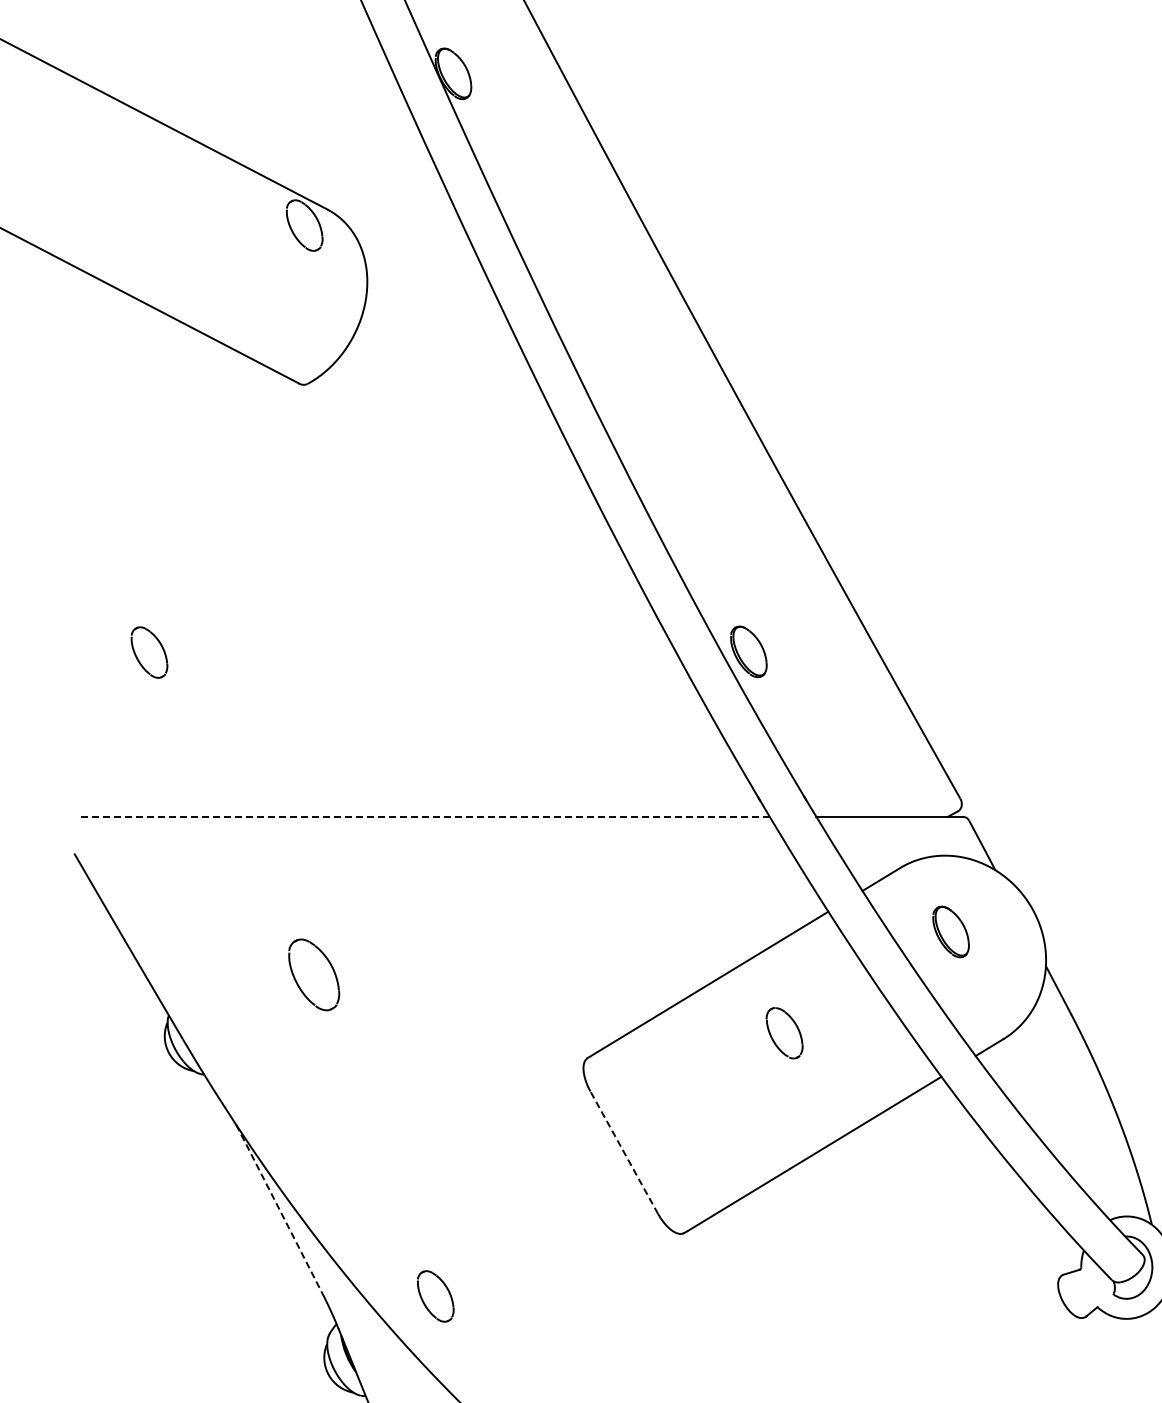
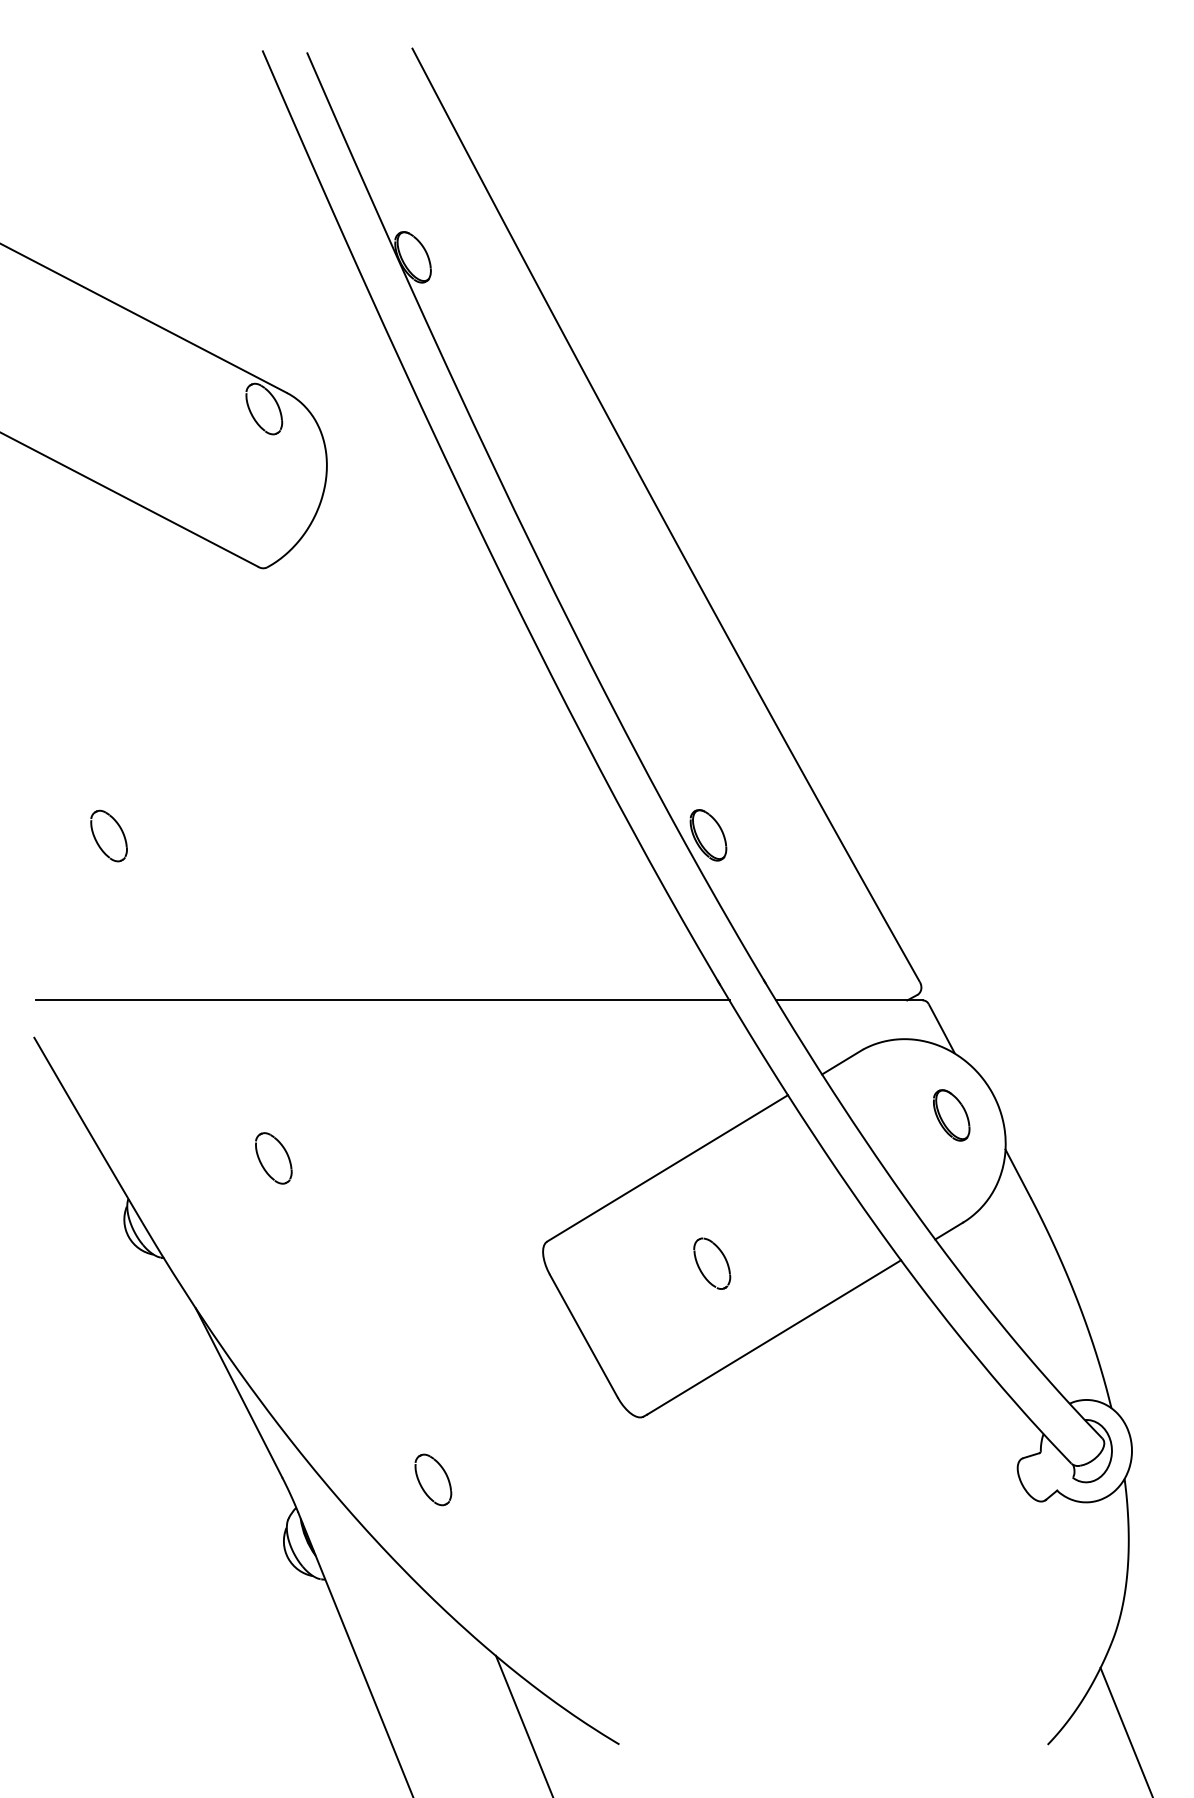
line: (422, 817) -> (382, 1000), dashed -> solid
part: (950, 932) -> (951, 1115), moved
part: (313, 975) -> (273, 1158), size x0.71
part: (784, 1033) -> (712, 1263), moved
line: (623, 1153) -> (583, 1336), dashed -> solid
line: (279, 1209) -> (239, 1392), dashed -> solid
part: (446, 1290) -> (444, 1473), moved

